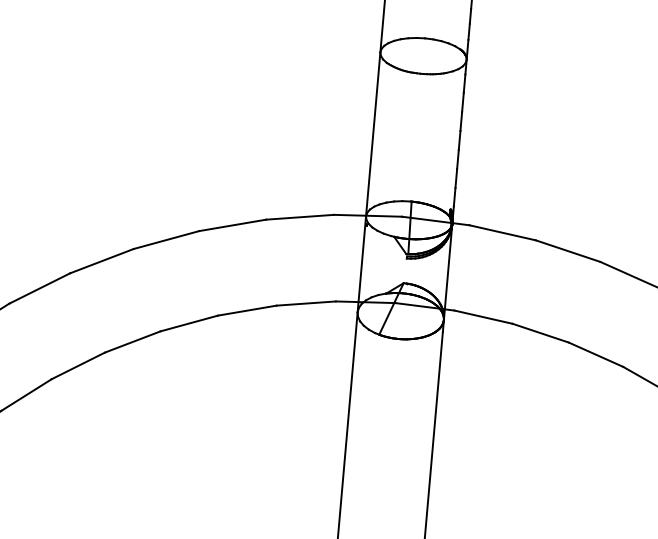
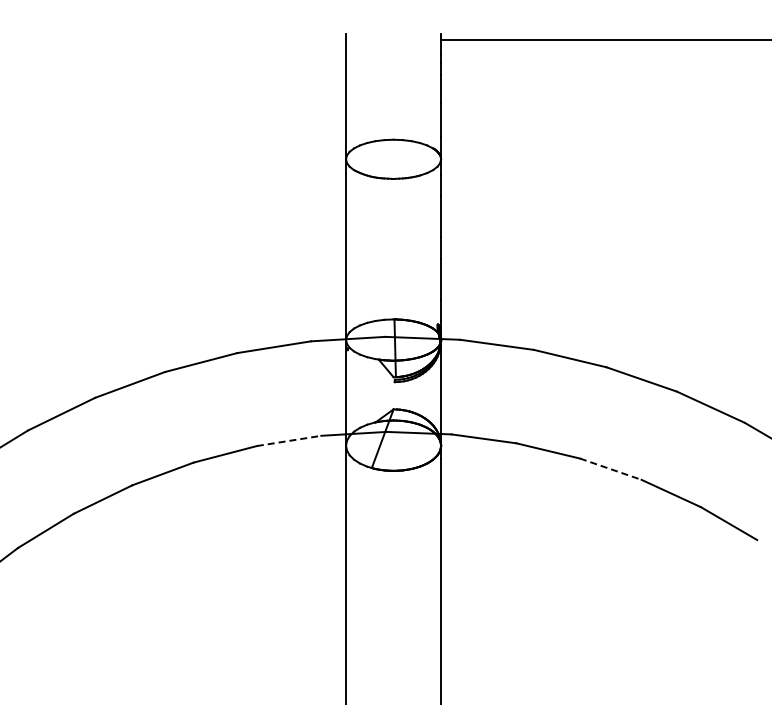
line: (306, 303) -> (289, 440), solid -> dashed
line: (595, 355) -> (610, 469), solid -> dashed

